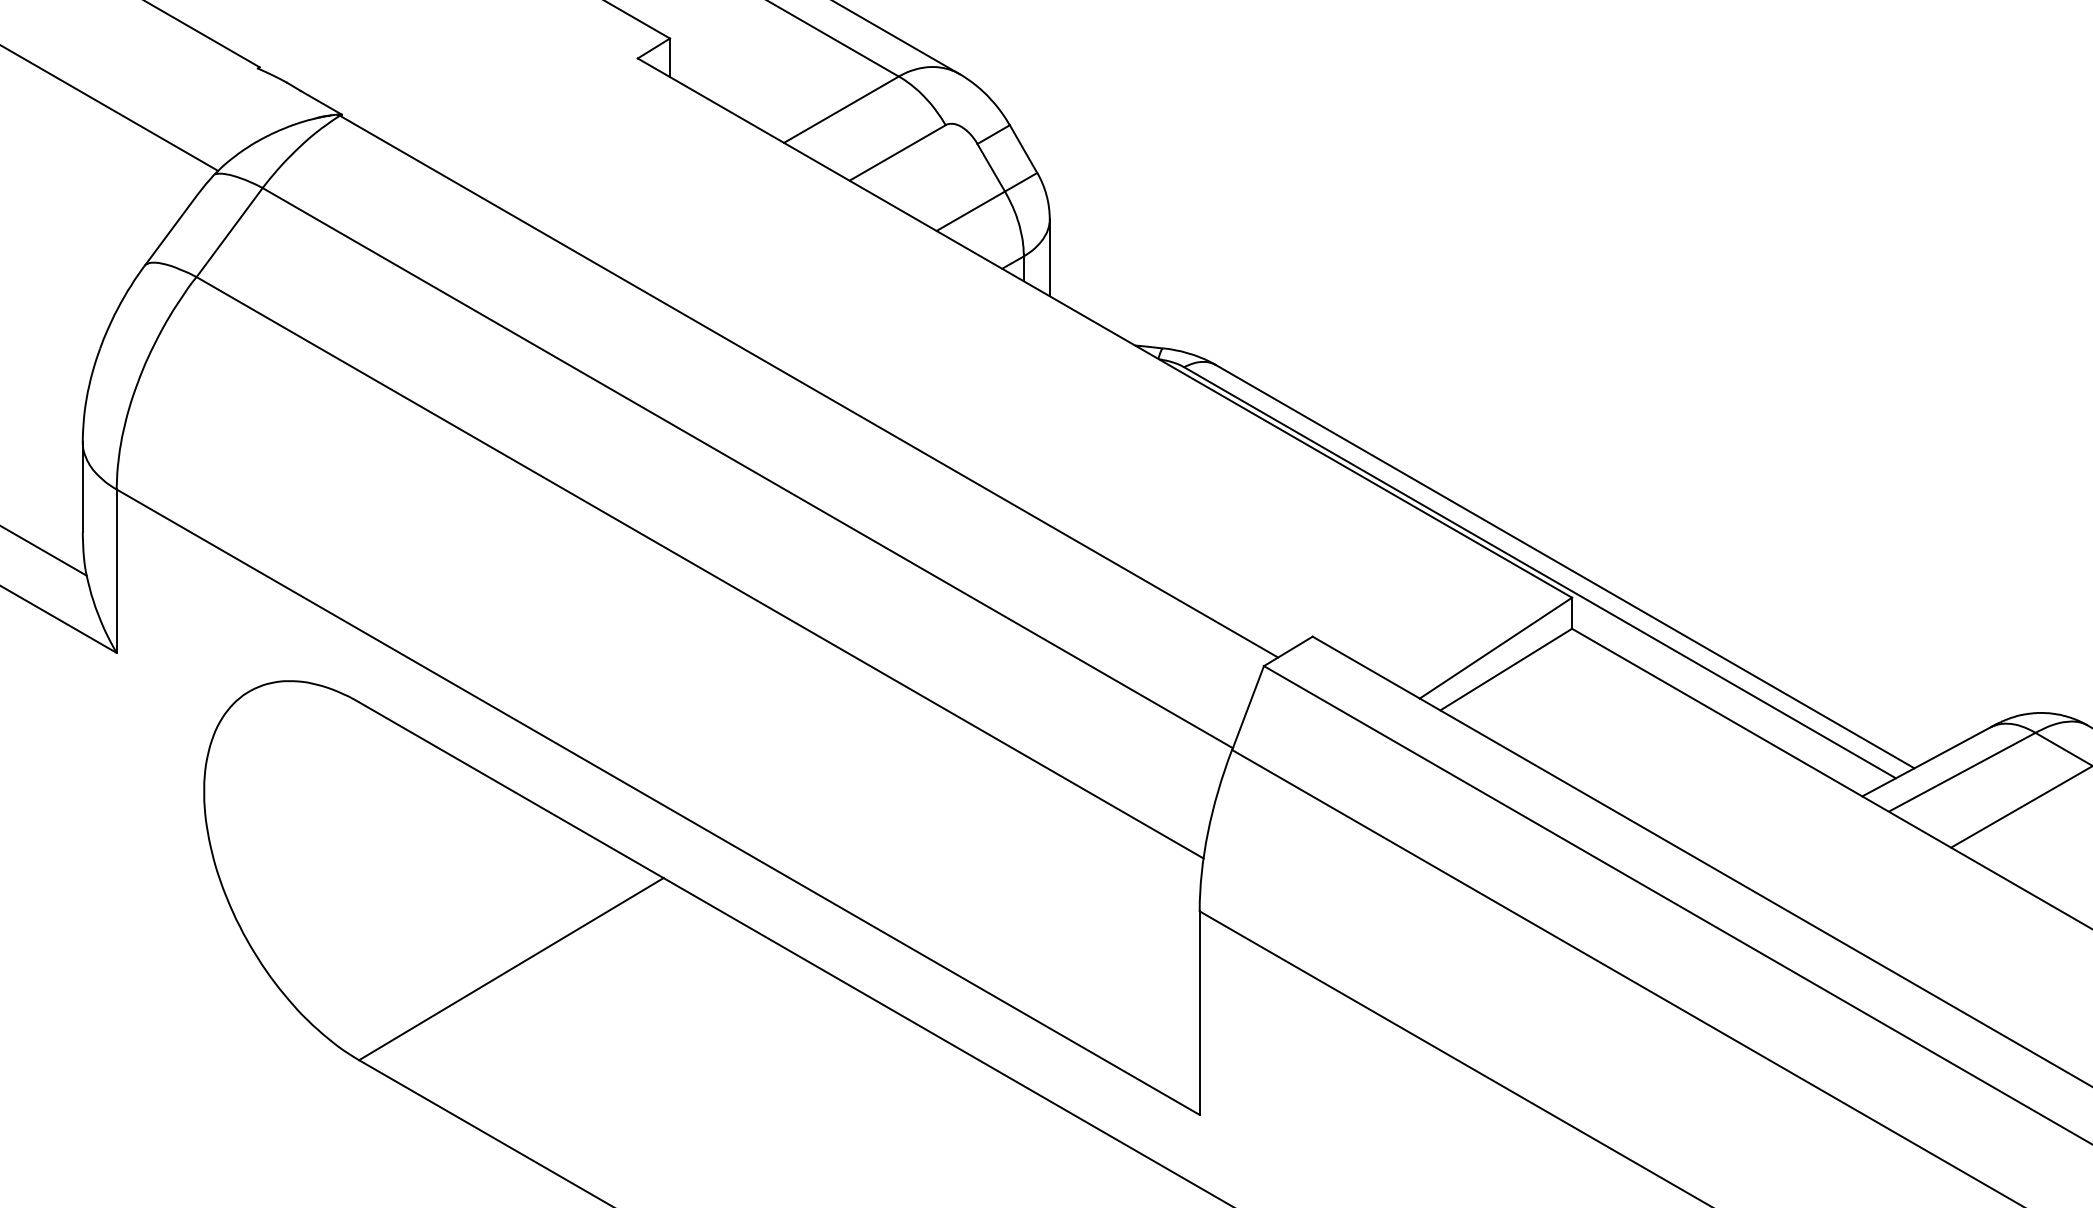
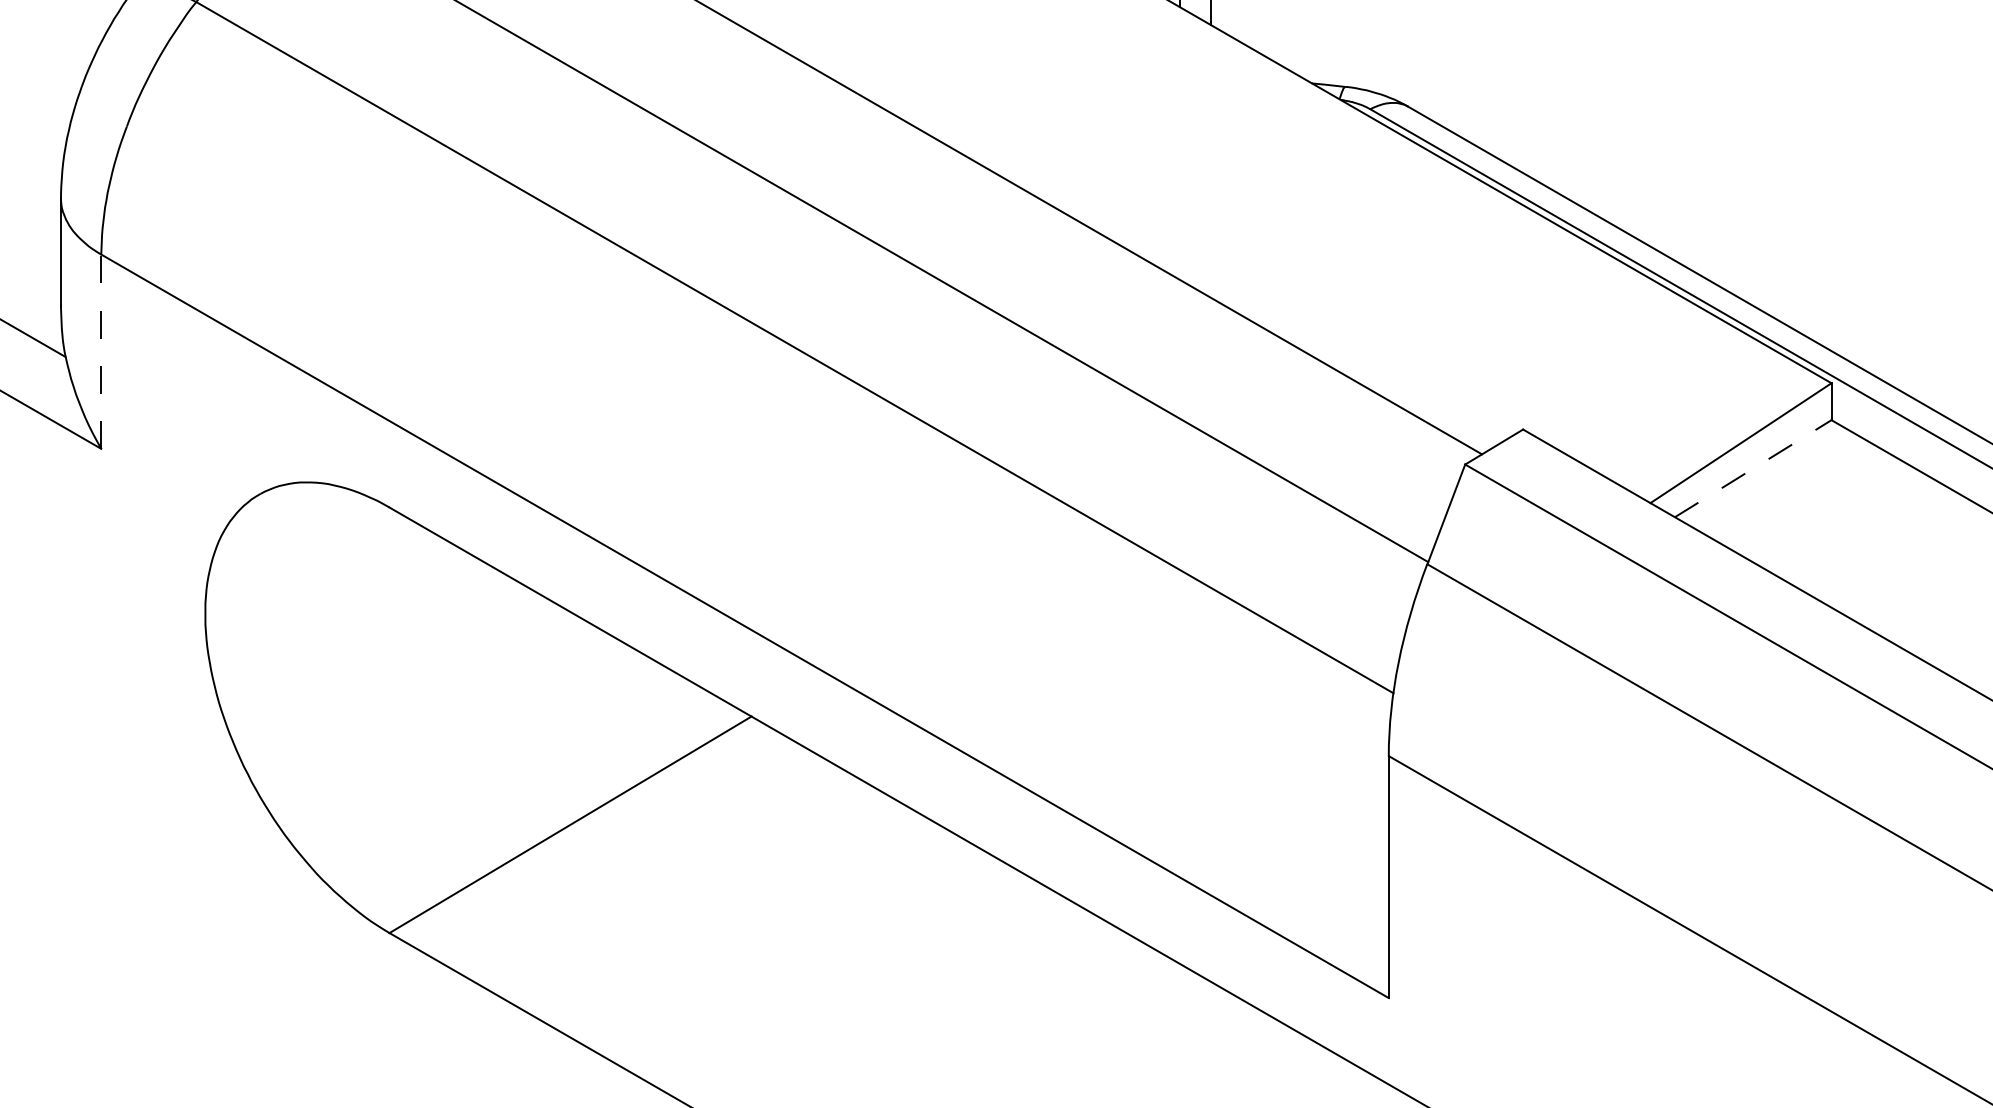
line: (116, 571) -> (101, 352), solid -> dashed
line: (1506, 669) -> (1753, 468), solid -> dashed

